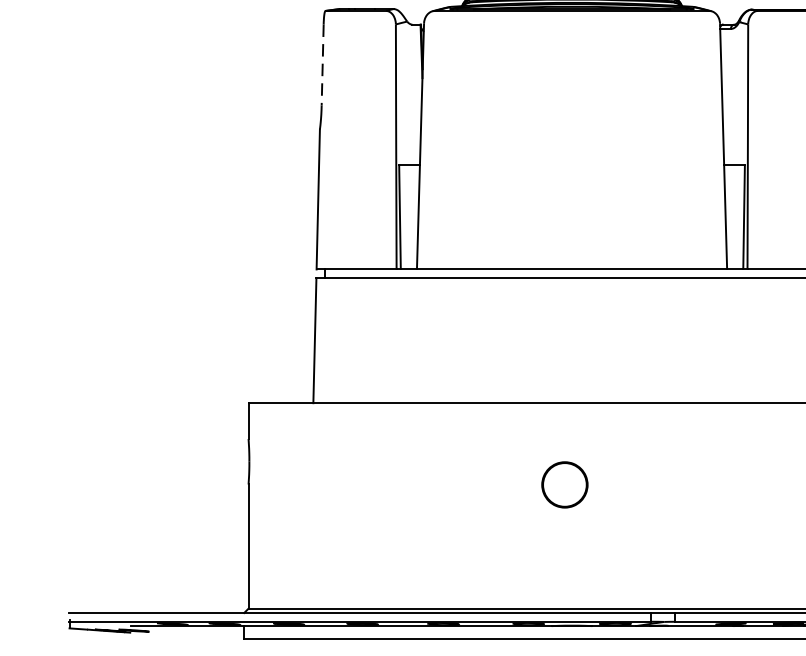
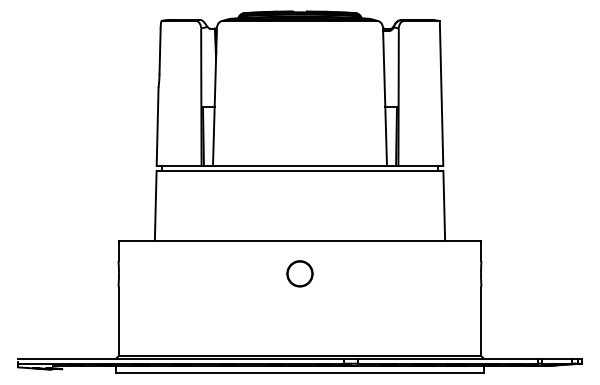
line: (323, 65) -> (160, 51), dashed -> solid
part: (564, 484) -> (299, 273), moved

